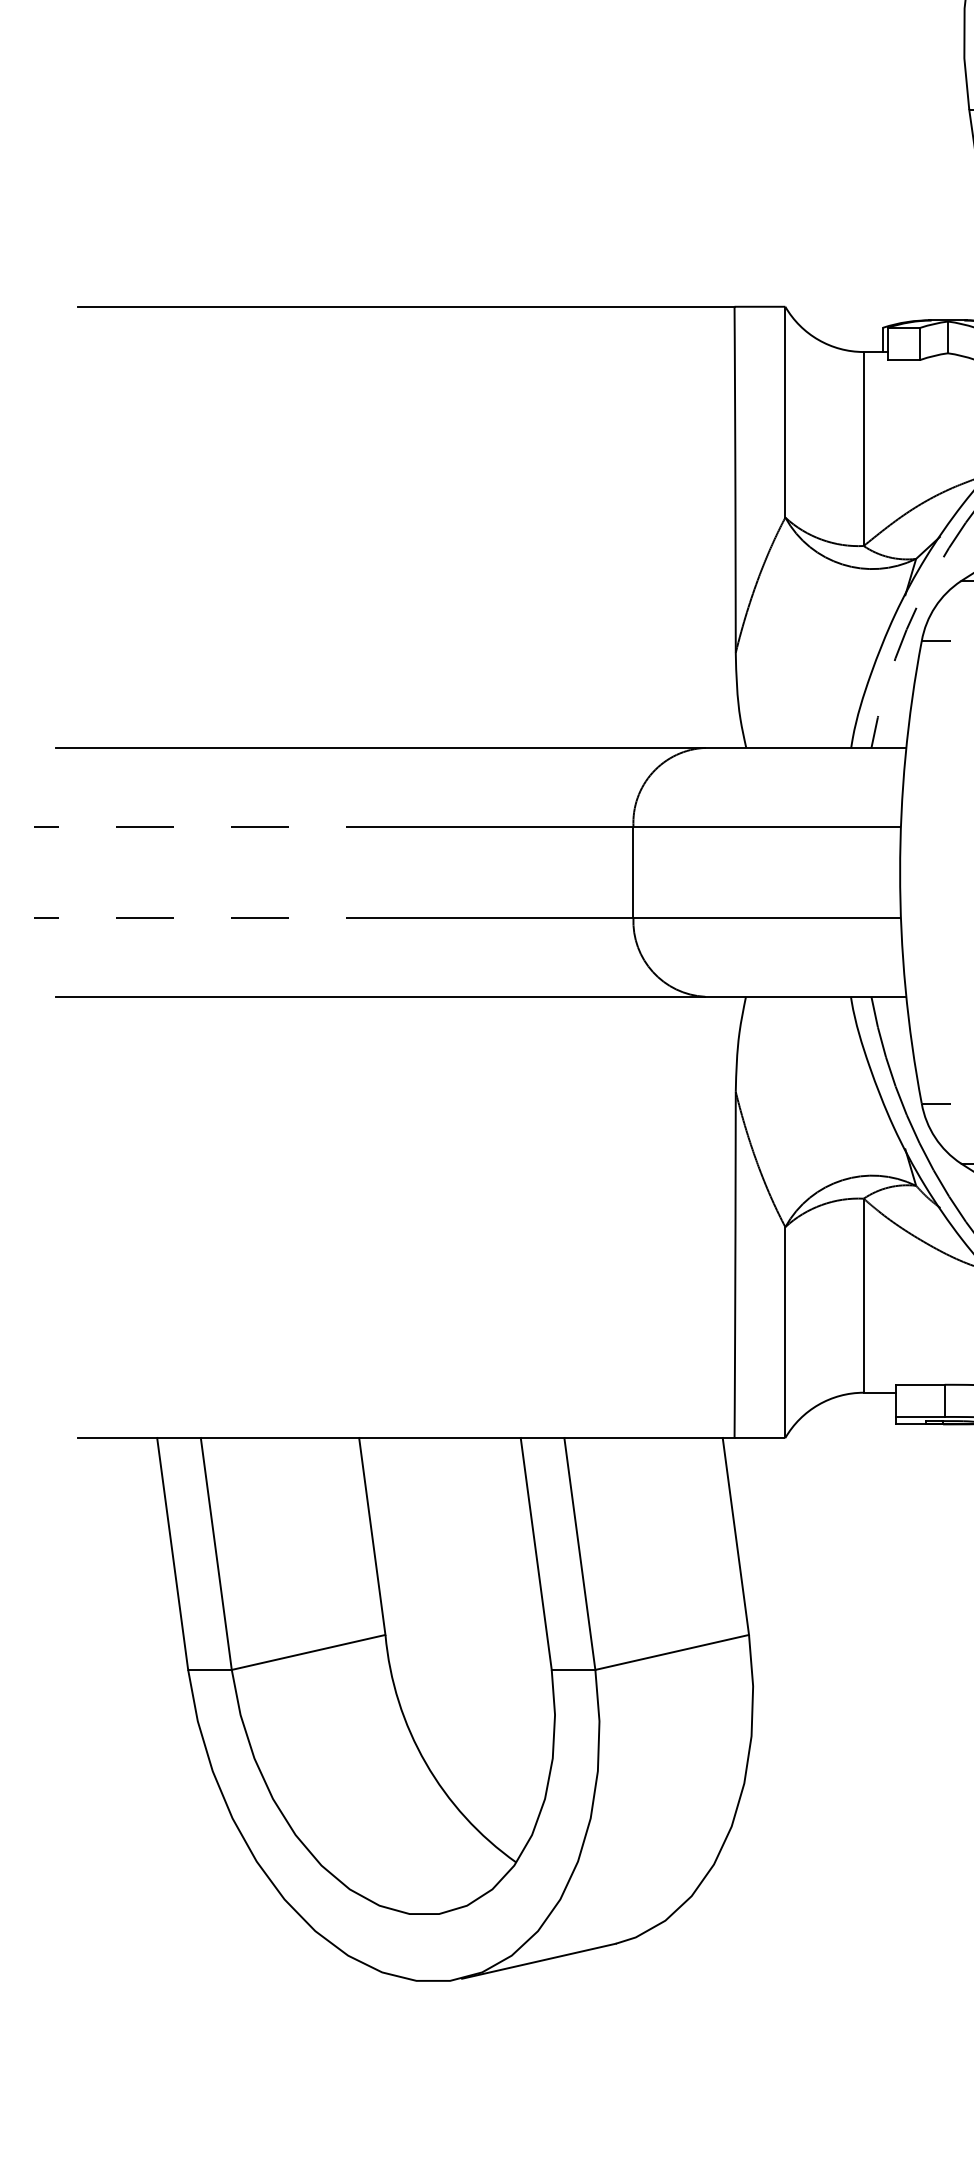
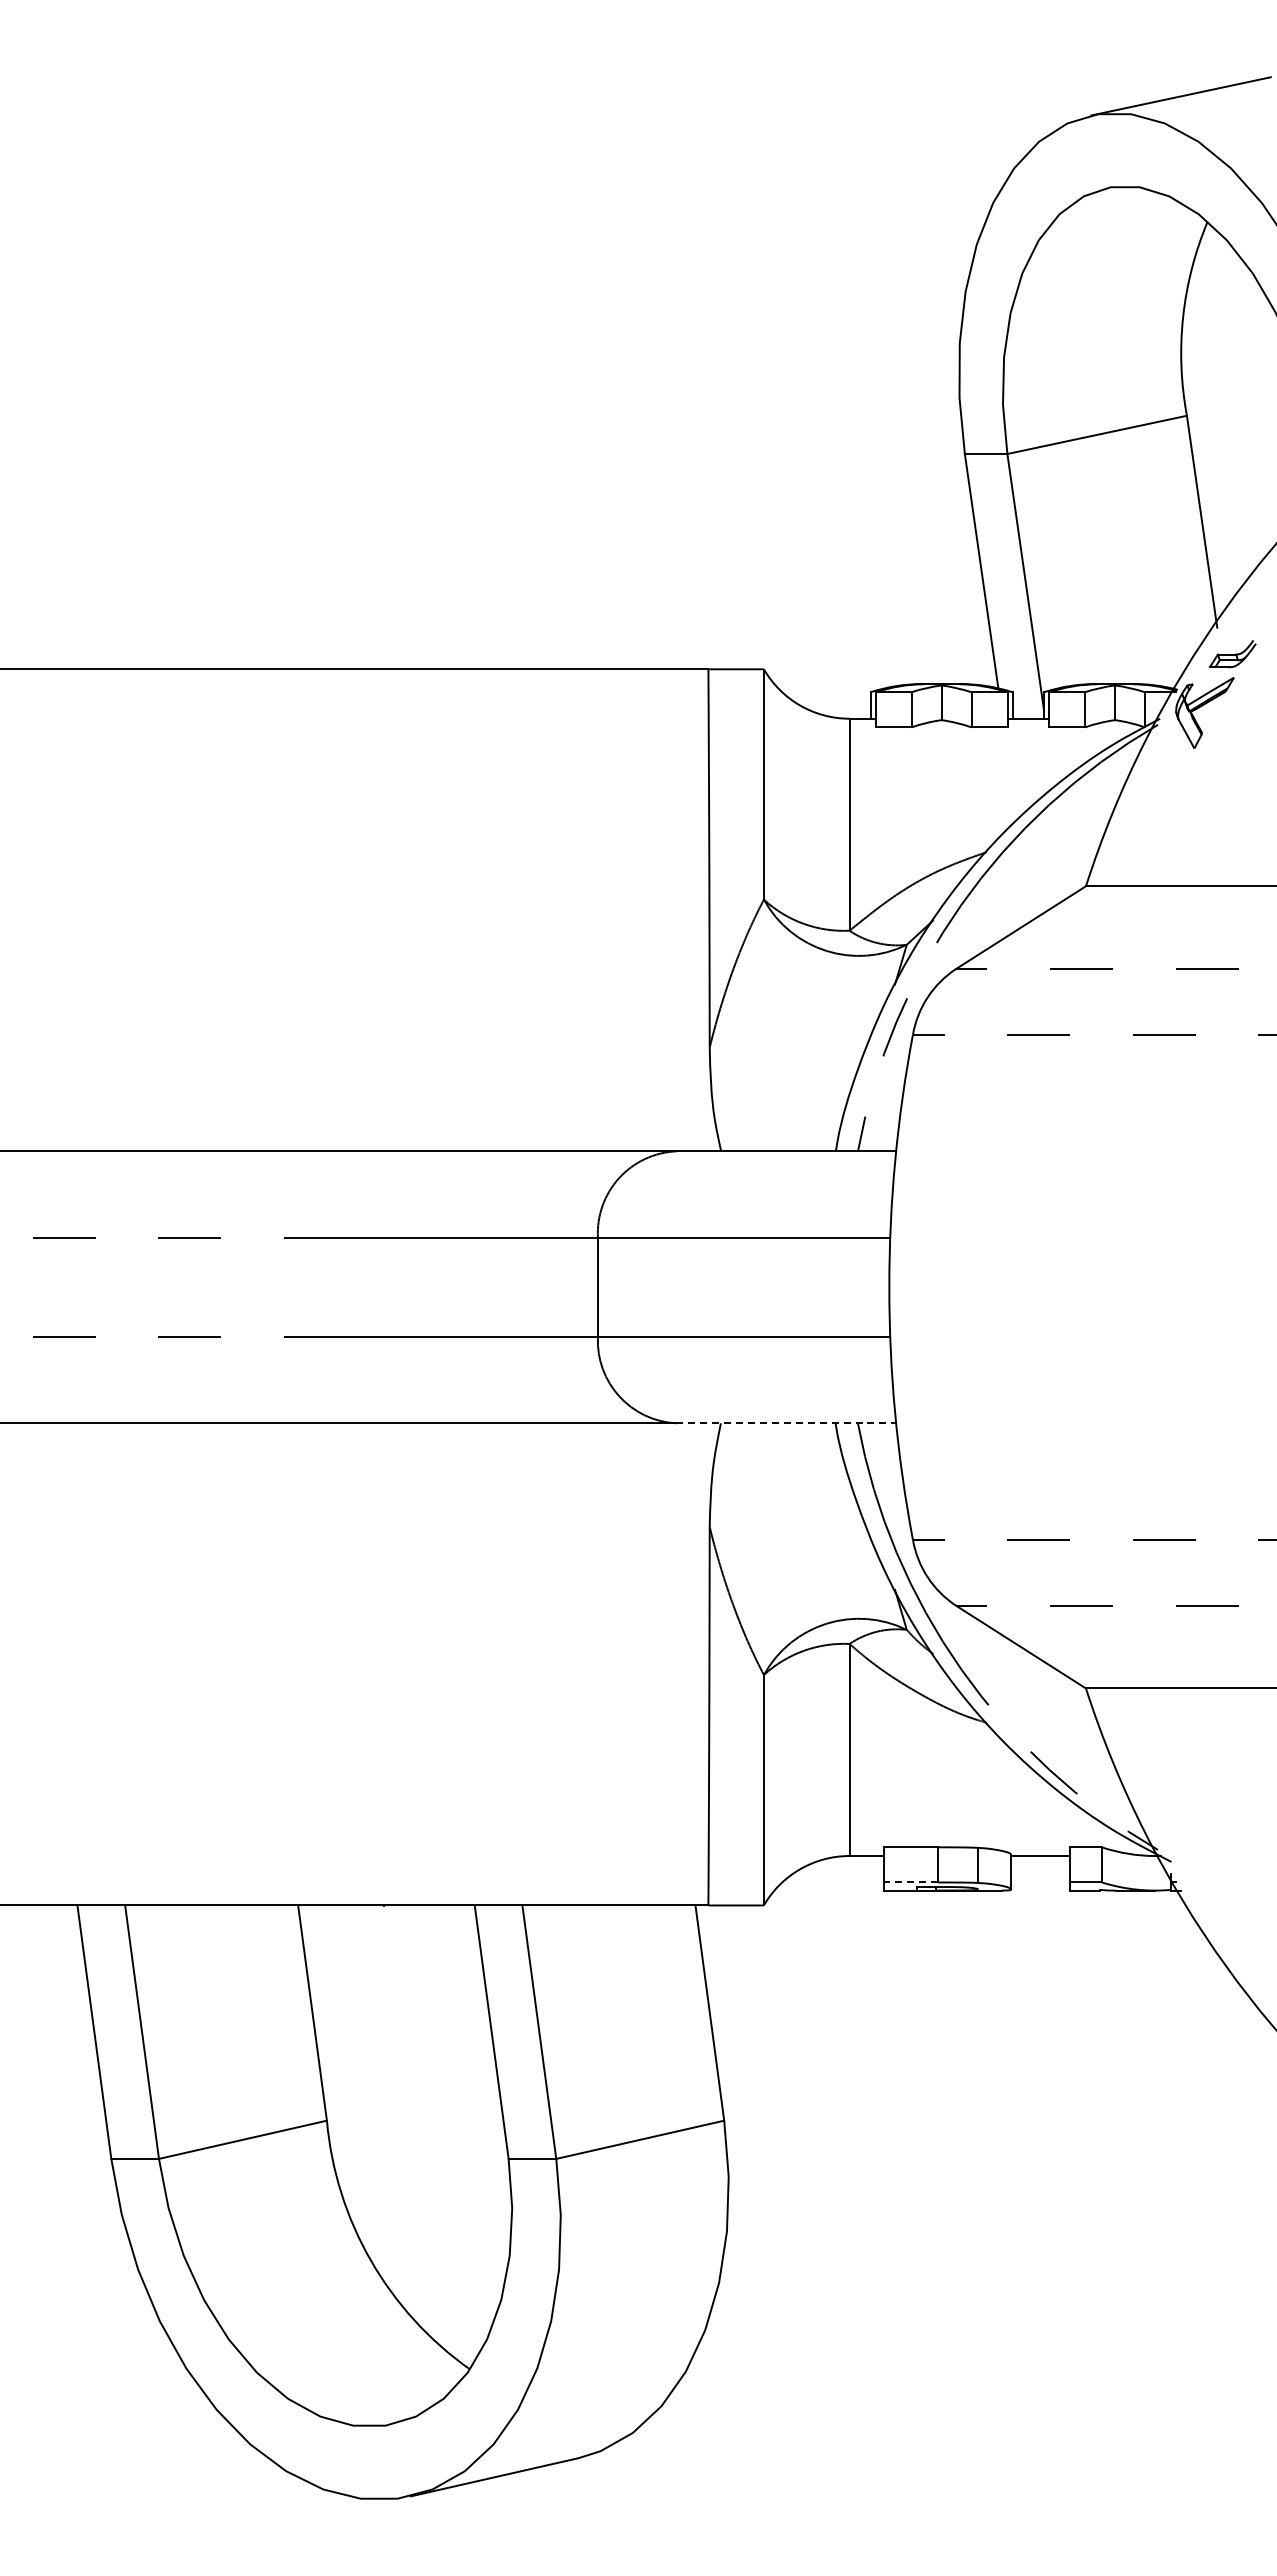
line: (806, 996) -> (786, 1423), solid -> dashed
line: (920, 1416) -> (911, 1882), solid -> dashed

